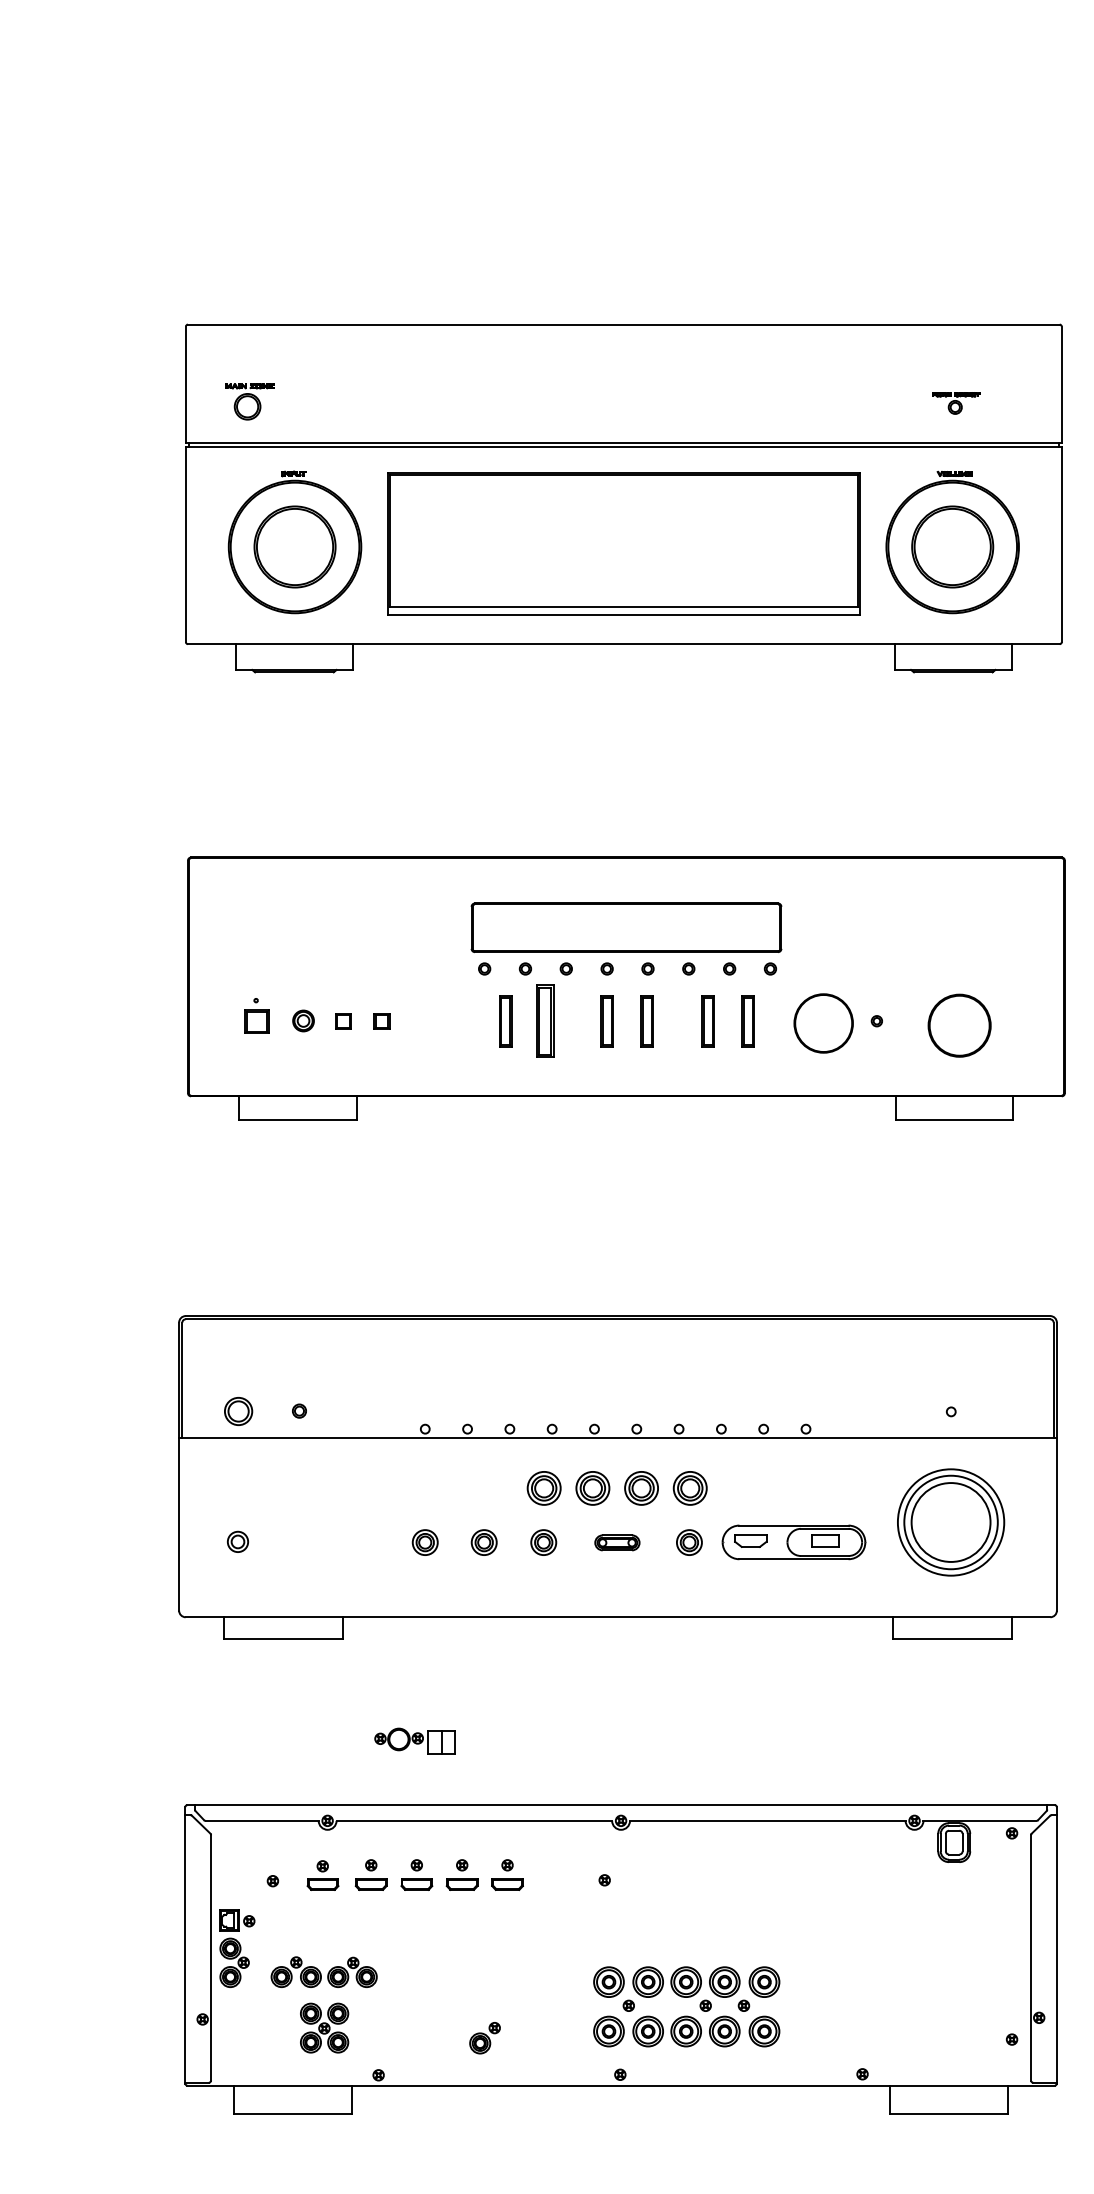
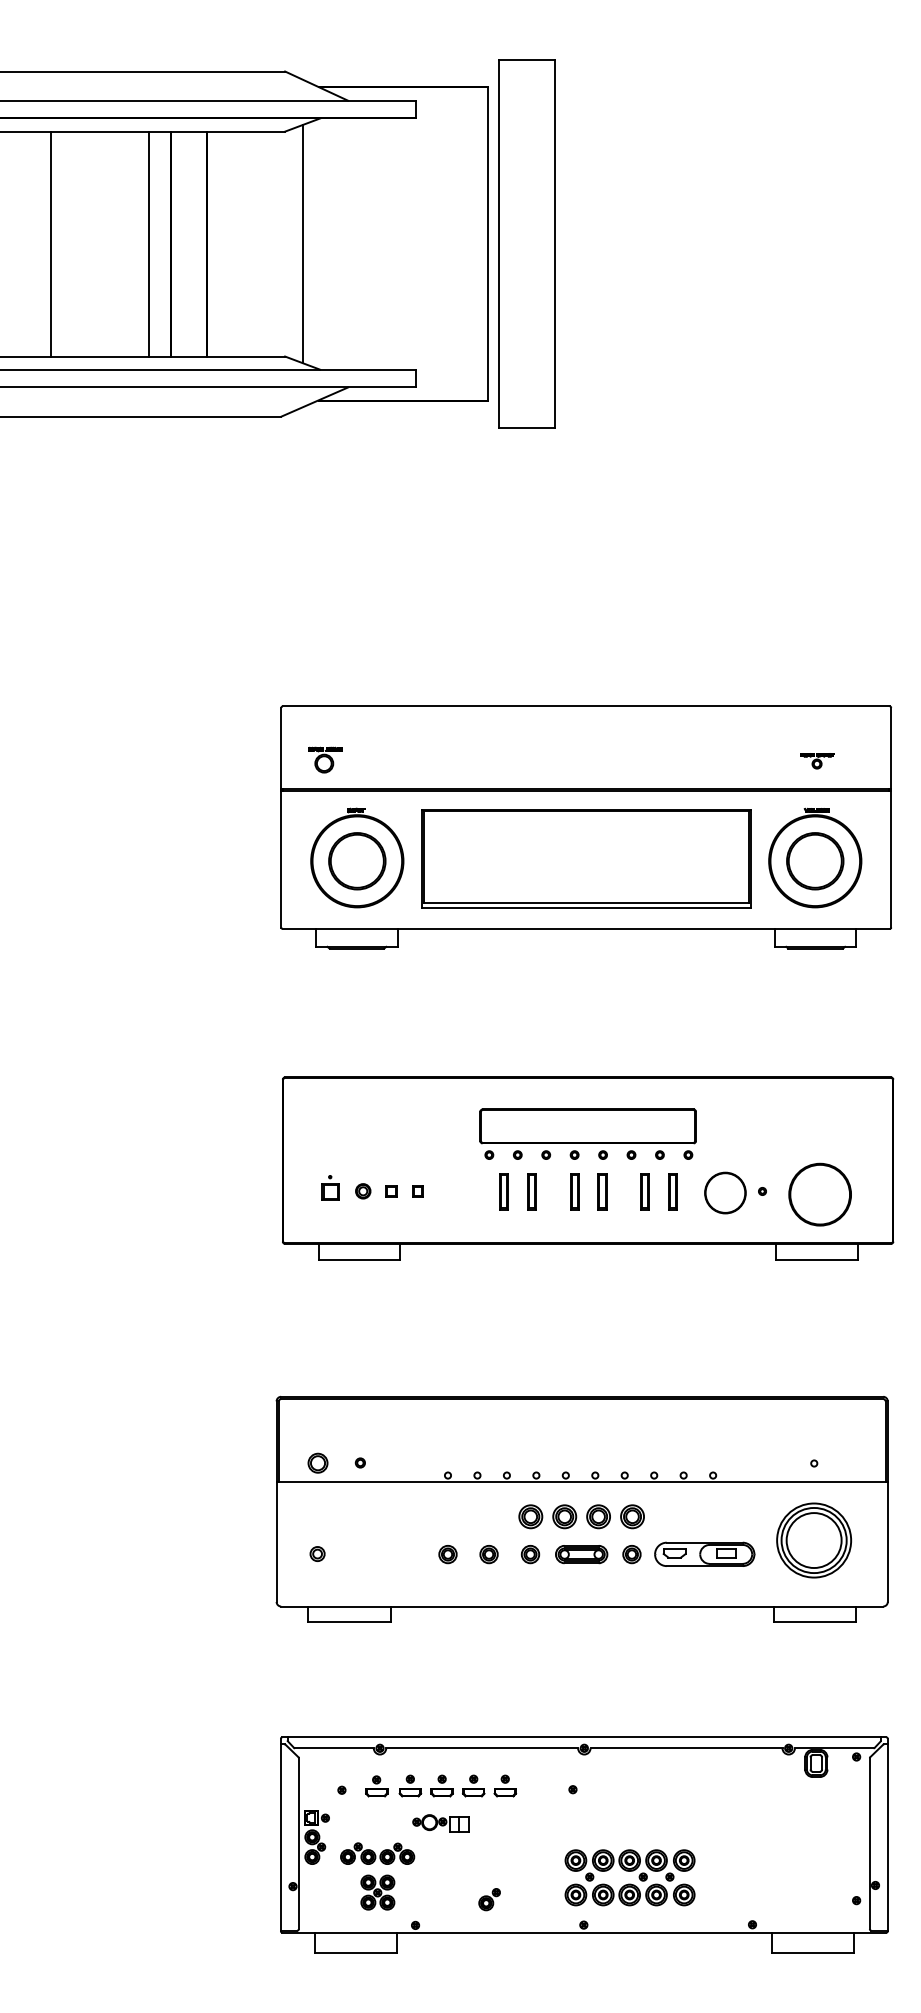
part: (545, 1021) -> (531, 1191), size x0.71
part: (958, 1025) -> (819, 1194), size x1.43
part: (616, 1542) -> (581, 1554), size x1.67
part: (414, 1740) -> (440, 1823), moved

